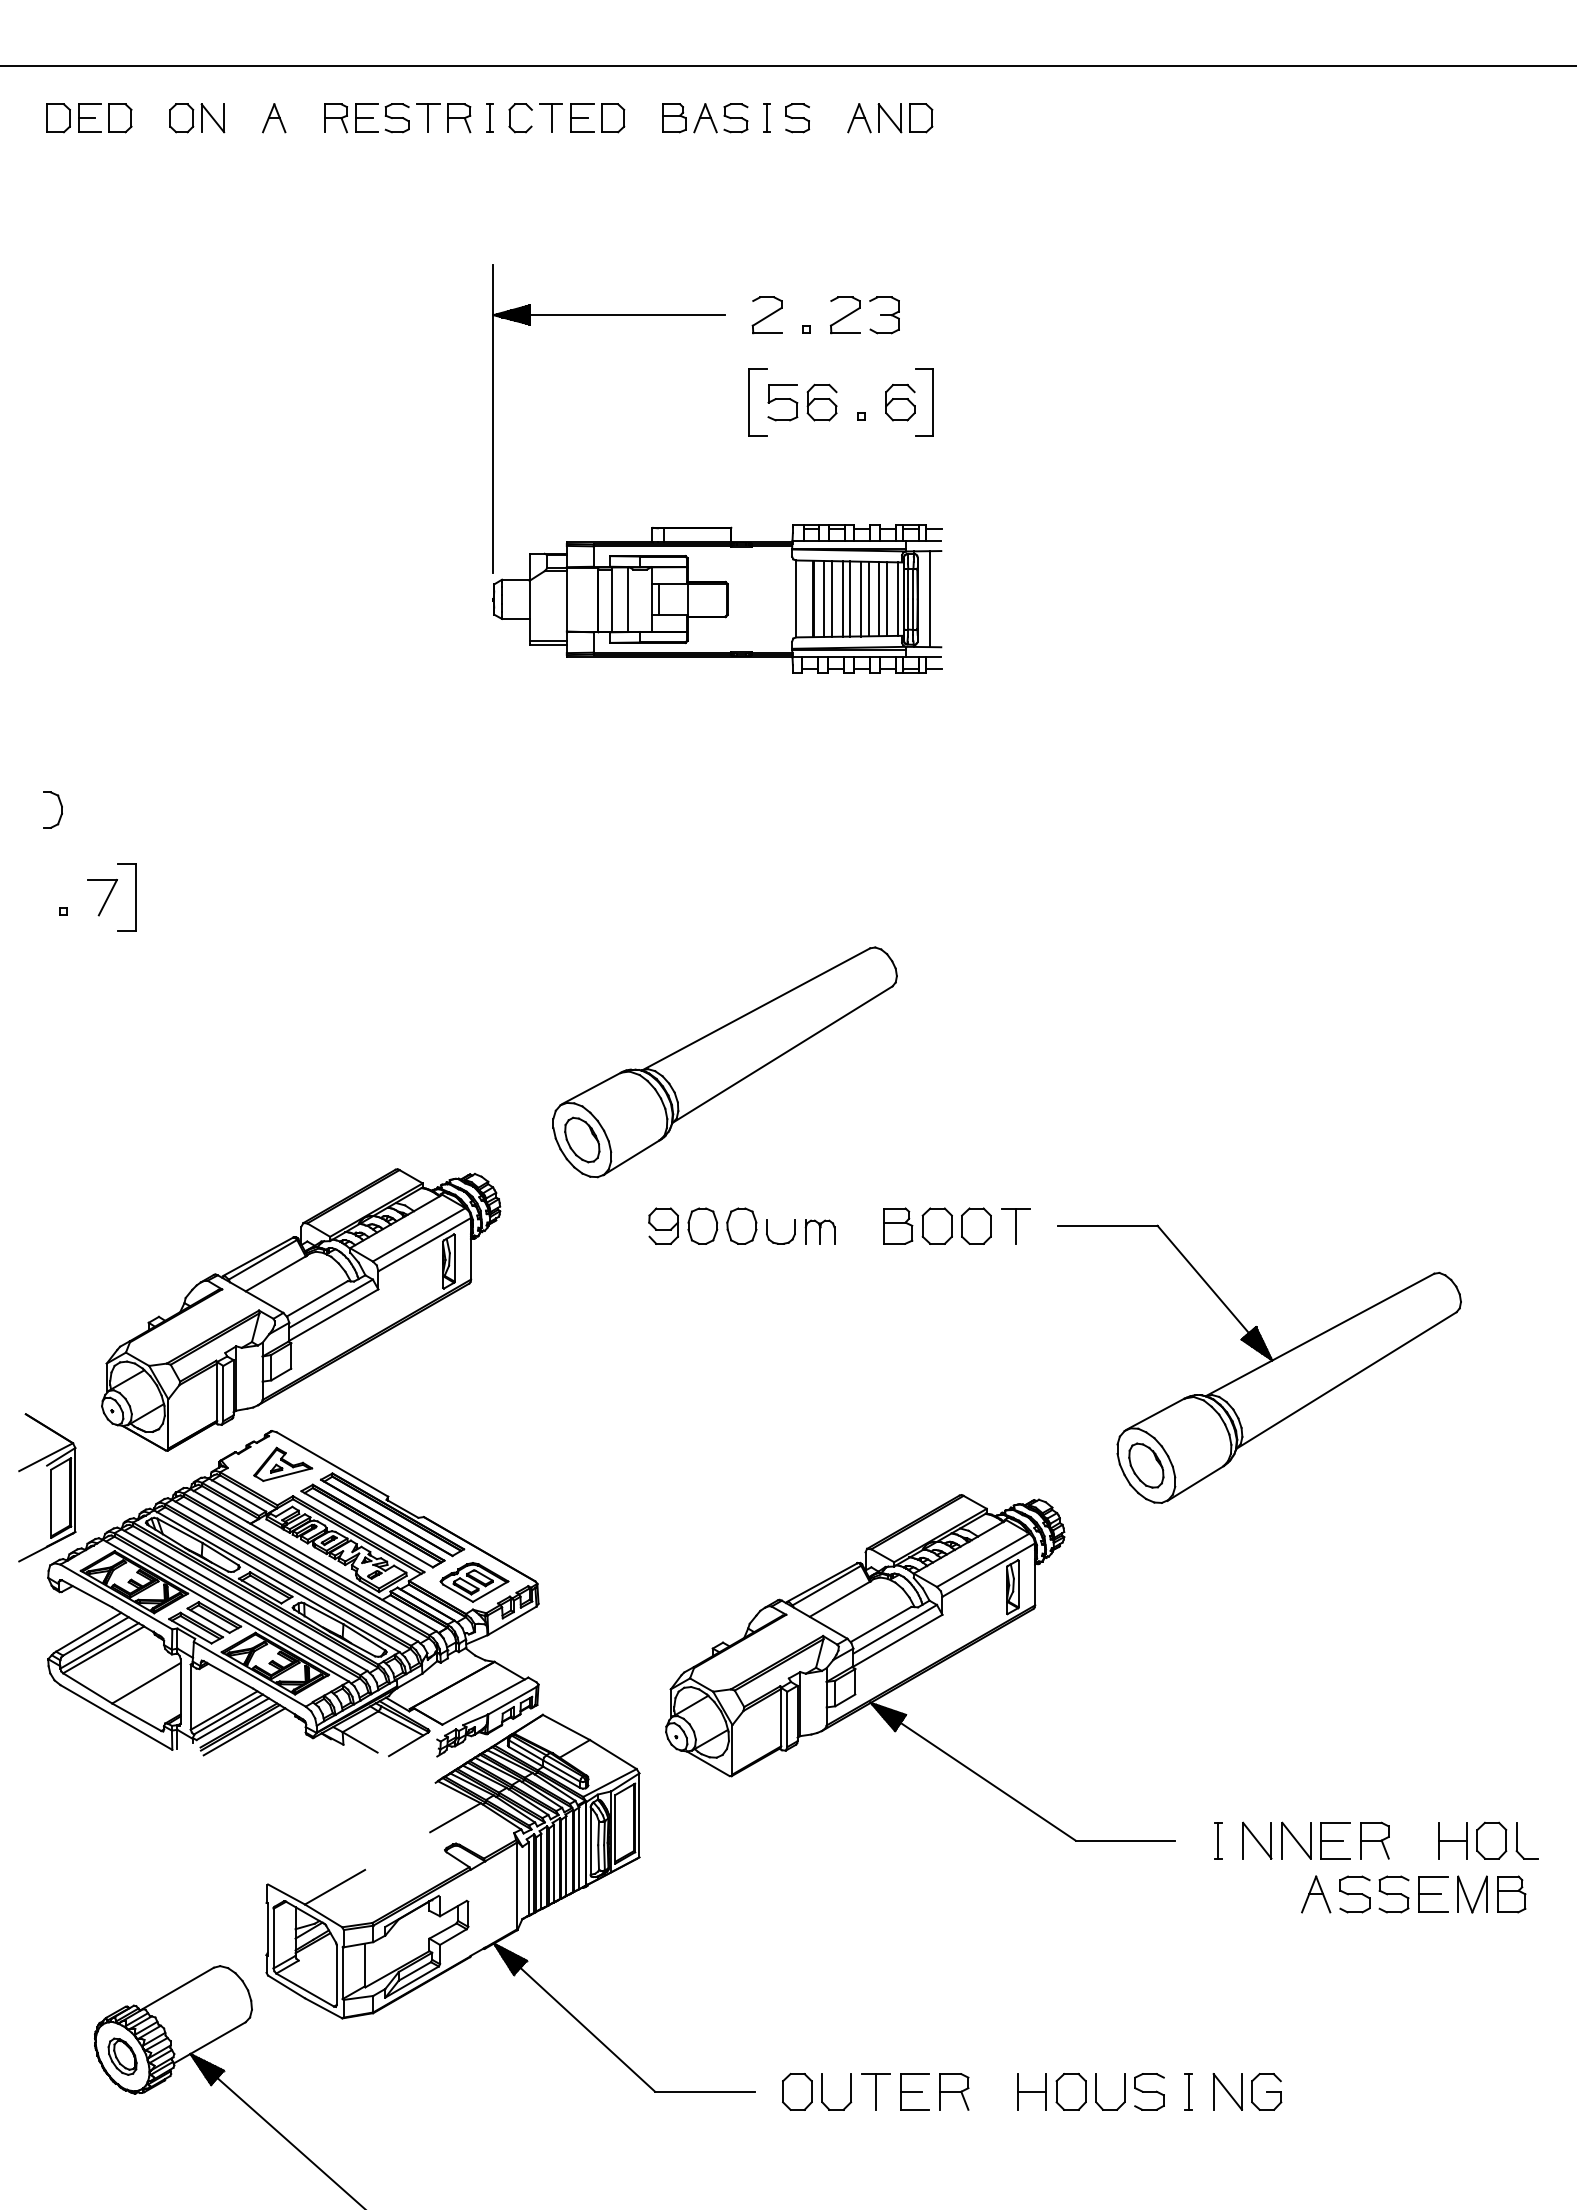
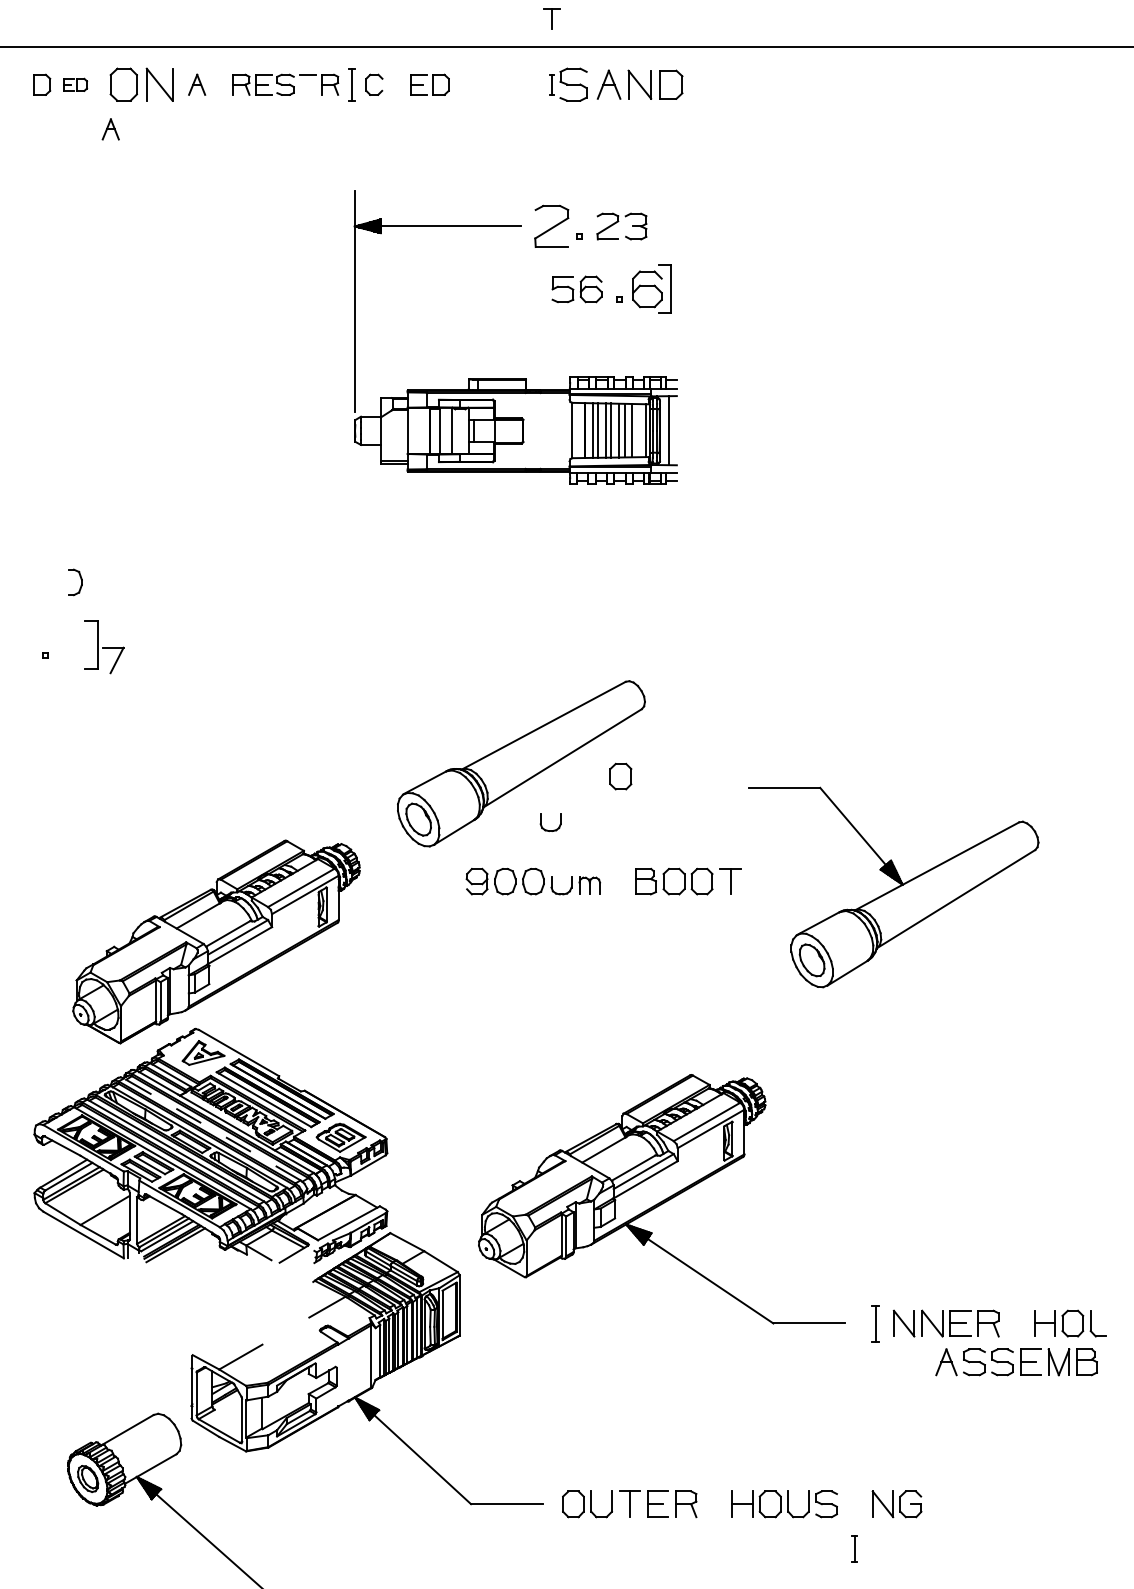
part: (489, 117) -> (351, 84), size x1.6
part: (550, 117) -> (551, 18), moved
part: (105, 118) -> (75, 85), size x0.6
part: (197, 118) -> (141, 85), size x1.6
line: (428, 118) -> (308, 85), removed
part: (705, 118) -> (507, 85), removed
part: (797, 118) -> (573, 85), size x1.6
part: (890, 118) -> (640, 85), size x1.4
part: (154, 180) -> (111, 129), added
part: (766, 315) -> (551, 226), size x1.6
part: (749, 402) -> (538, 289), removed
part: (900, 402) -> (647, 289), size x1.4
line: (887, 598) -> (638, 430), removed
part: (60, 805) -> (80, 579), moved
part: (102, 897) -> (113, 660), moved
part: (862, 1079) -> (620, 776), added
part: (762, 1154) -> (548, 830), added
part: (1259, 1363) -> (893, 886), moved
part: (47, 1487) -> (34, 1069), removed
line: (295, 1570) -> (212, 1129), solid -> dashed
part: (1218, 1840) -> (876, 1323), size x1.4
part: (1188, 2091) -> (854, 1548), moved

